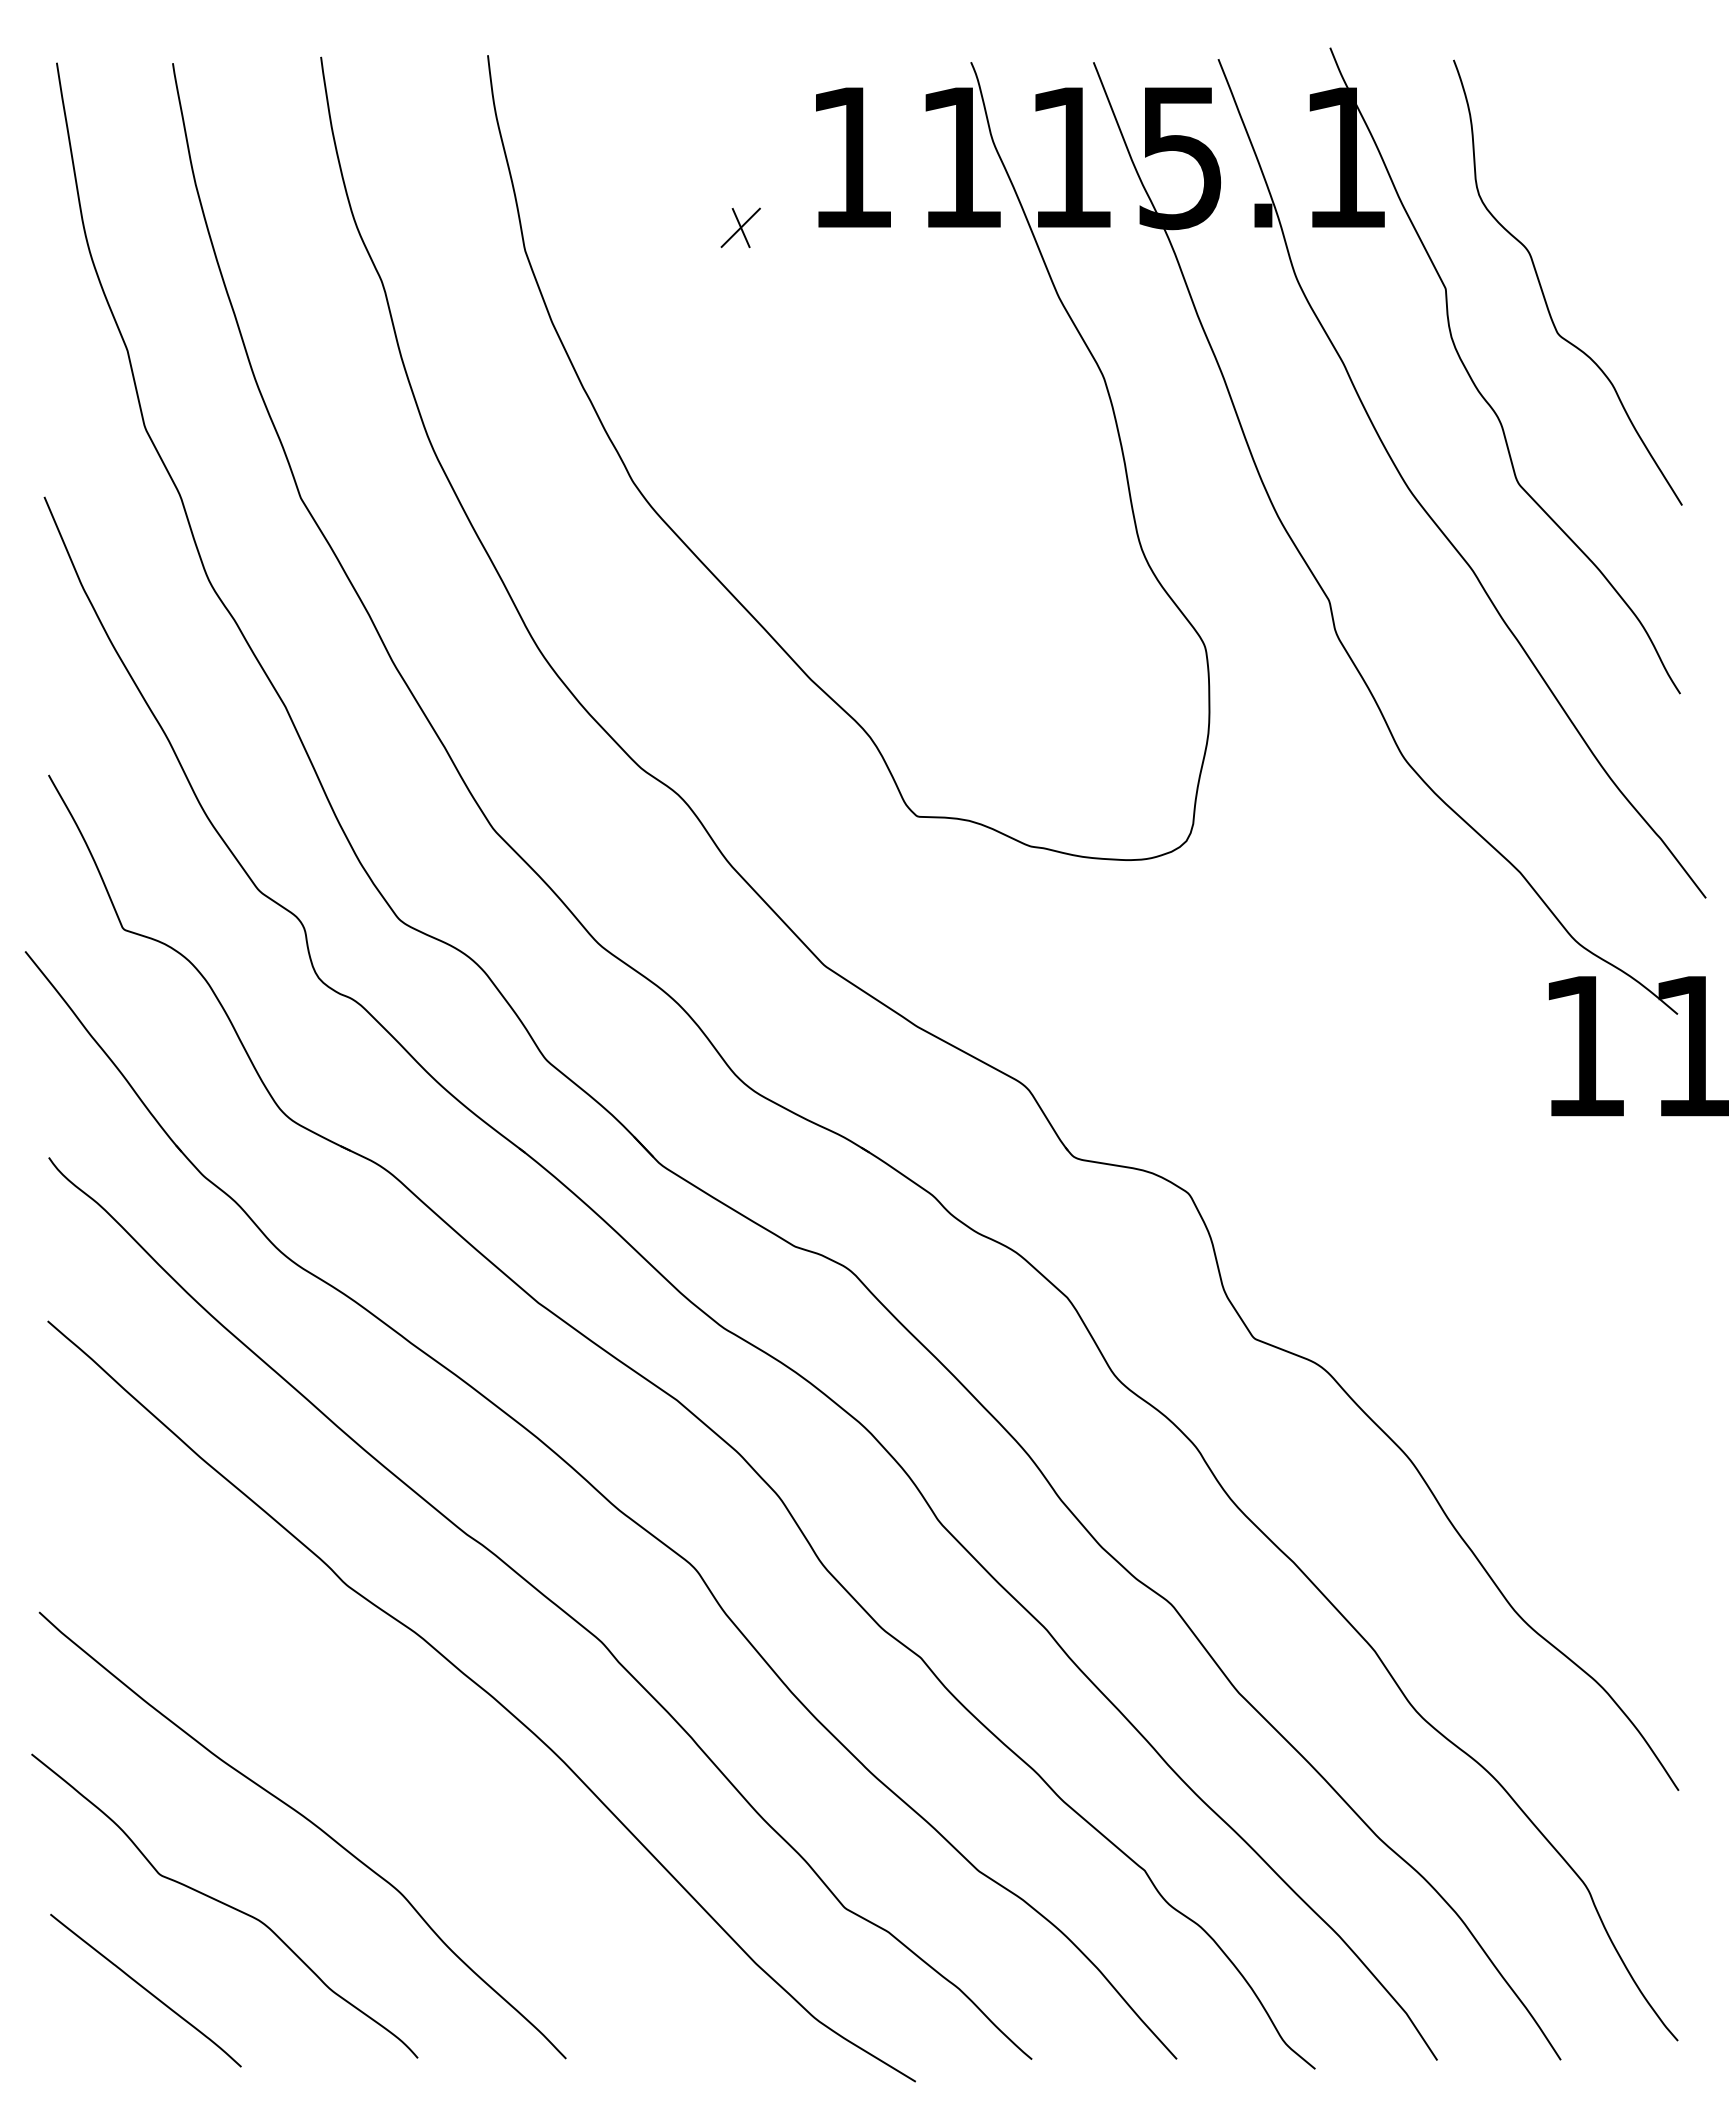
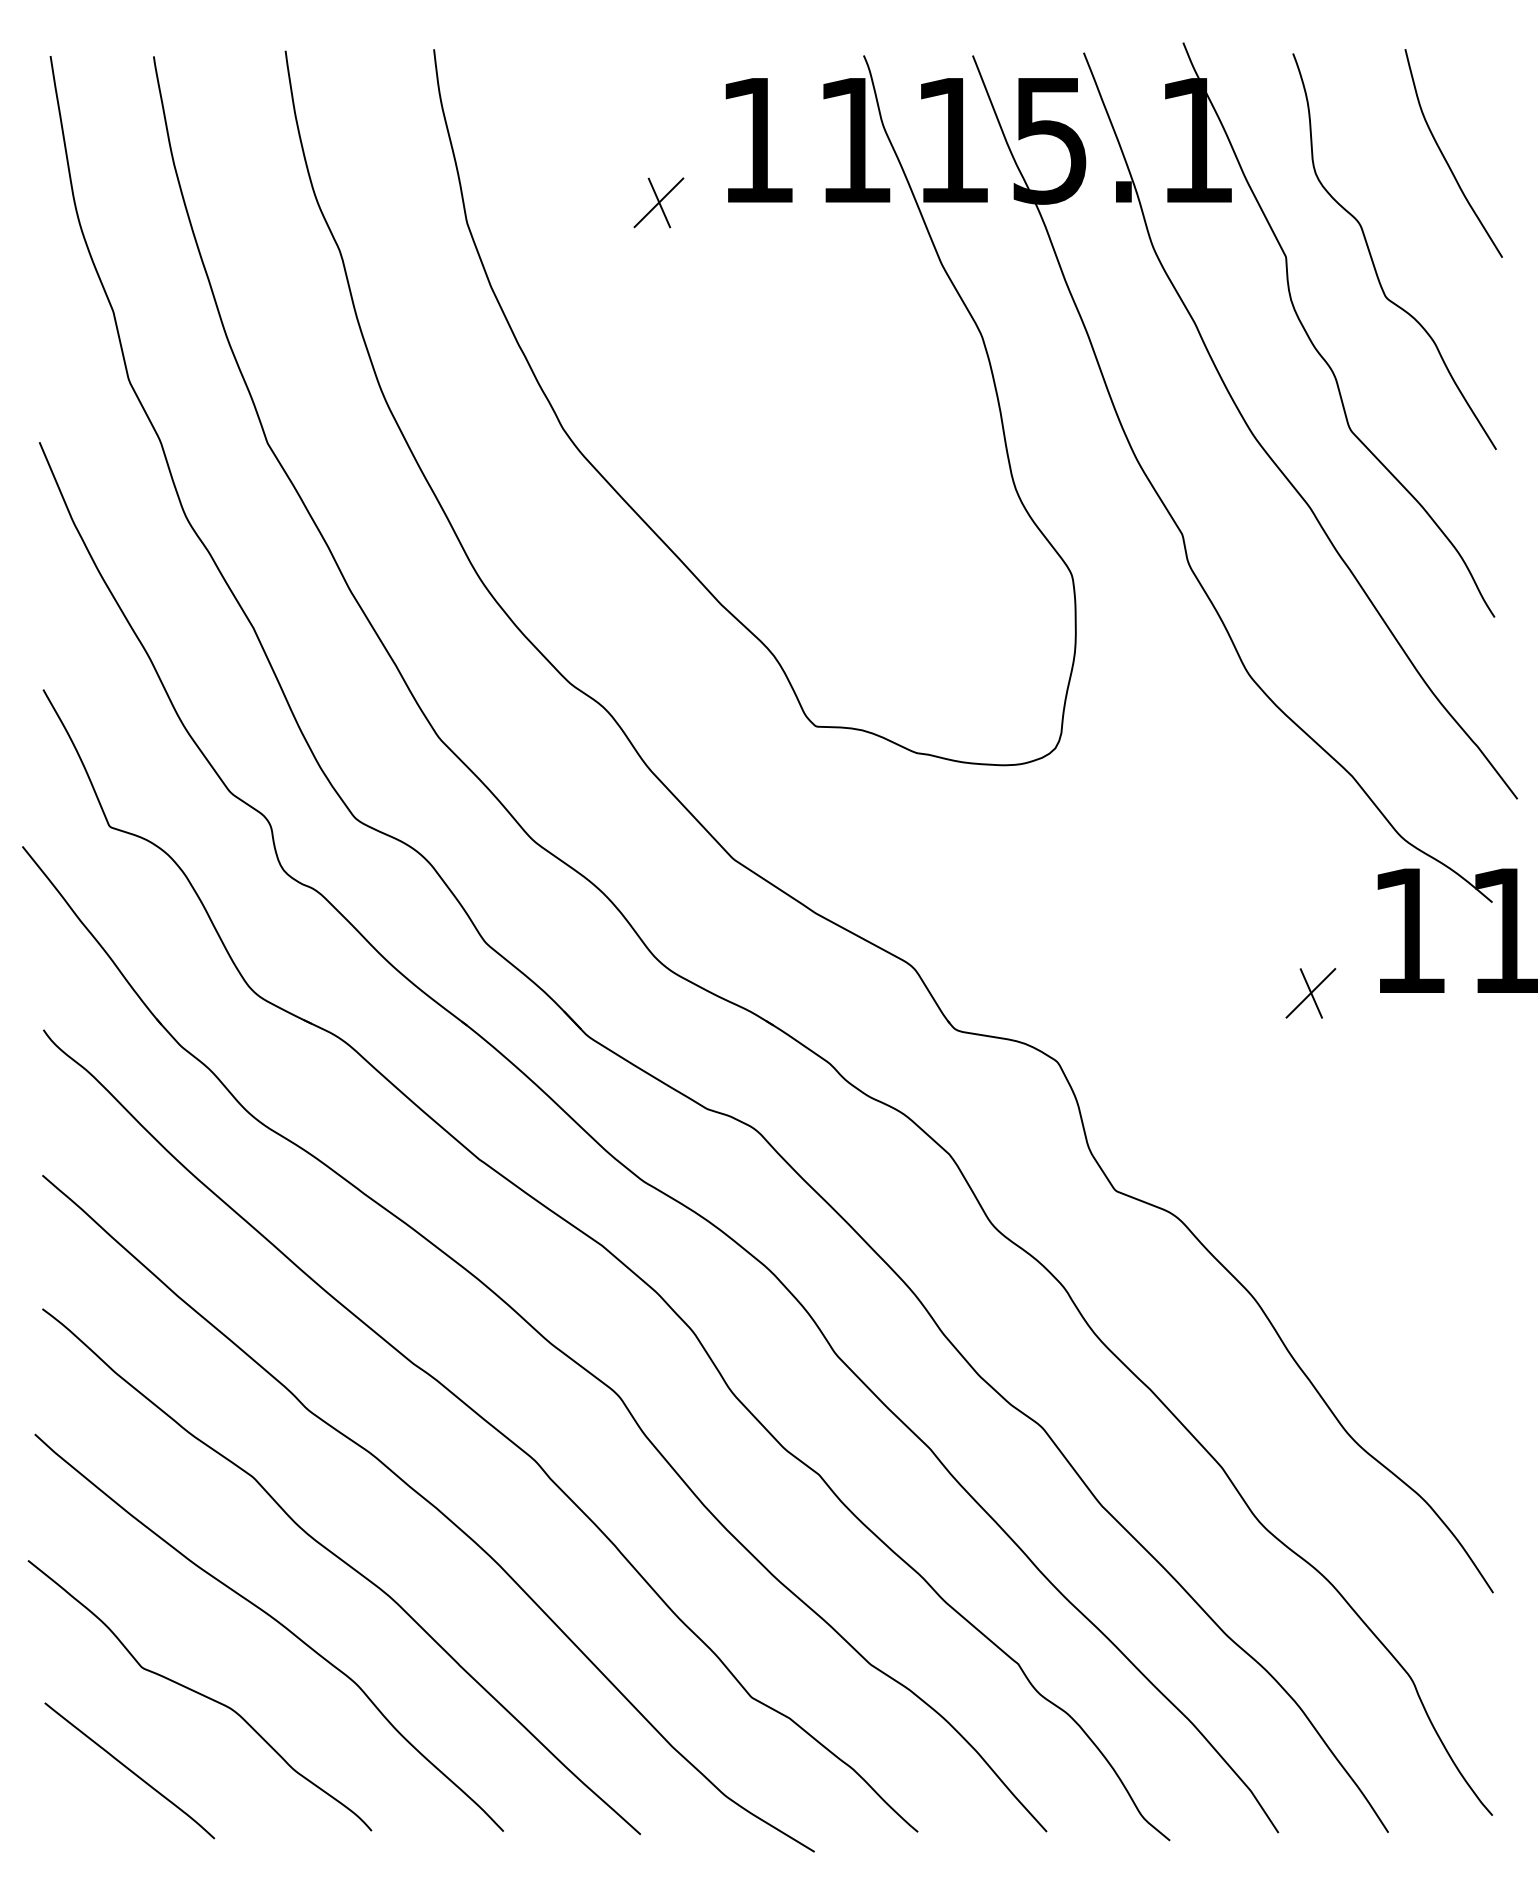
curve: (1625, 176) -> (1445, 157), added
part: (740, 227) -> (658, 202), size x1.43
part: (1473, 1116) -> (1310, 993), added
curve: (388, 1758) -> (345, 1564), added

